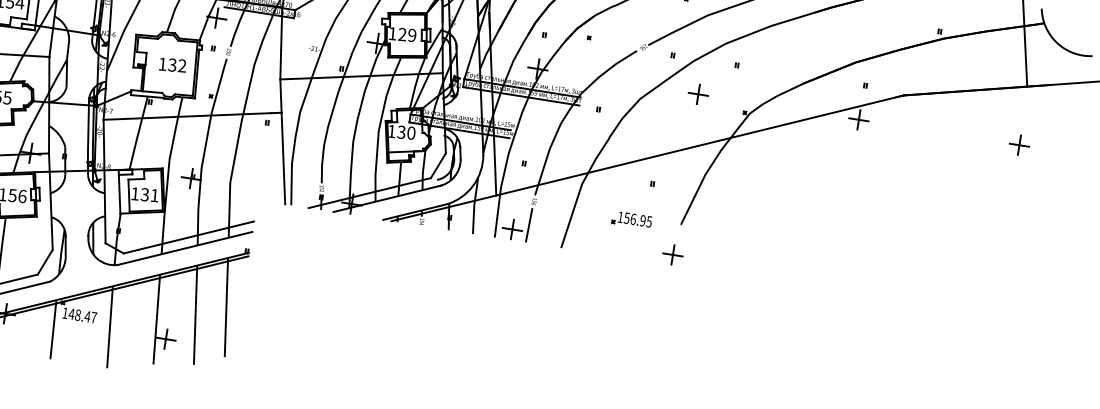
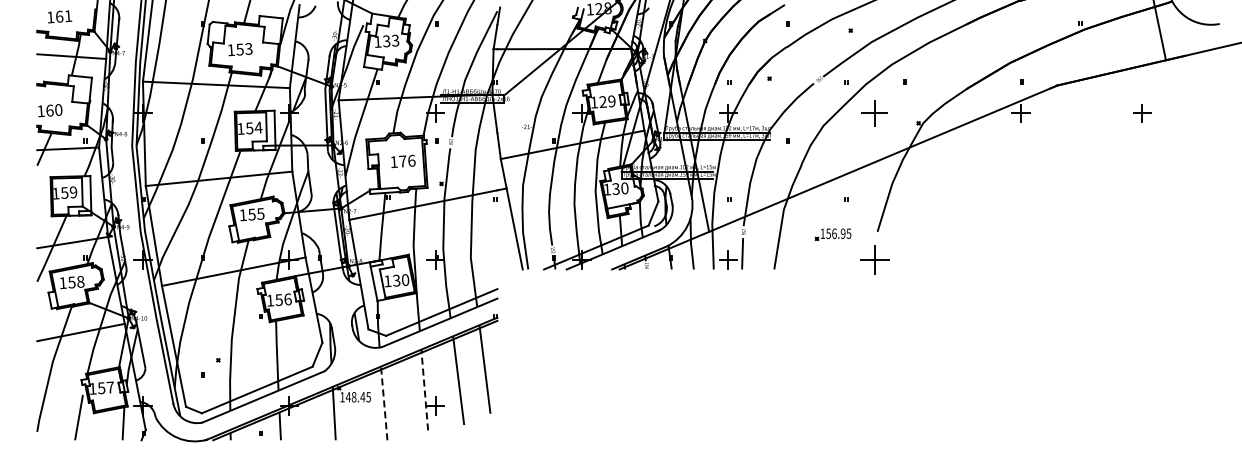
text: (177, 64) -> (407, 160), 132 -> 176
part: (698, 94) -> (874, 113), size x1.4
part: (1019, 145) -> (1142, 113), moved
text: (154, 196) -> (405, 280), 131 -> 130
part: (672, 254) -> (874, 259), size x1.6
text: (93, 318) -> (368, 397), 148.47 -> 148.45
line: (156, 320) -> (424, 390), solid -> dashed
line: (110, 327) -> (384, 403), solid -> dashed

